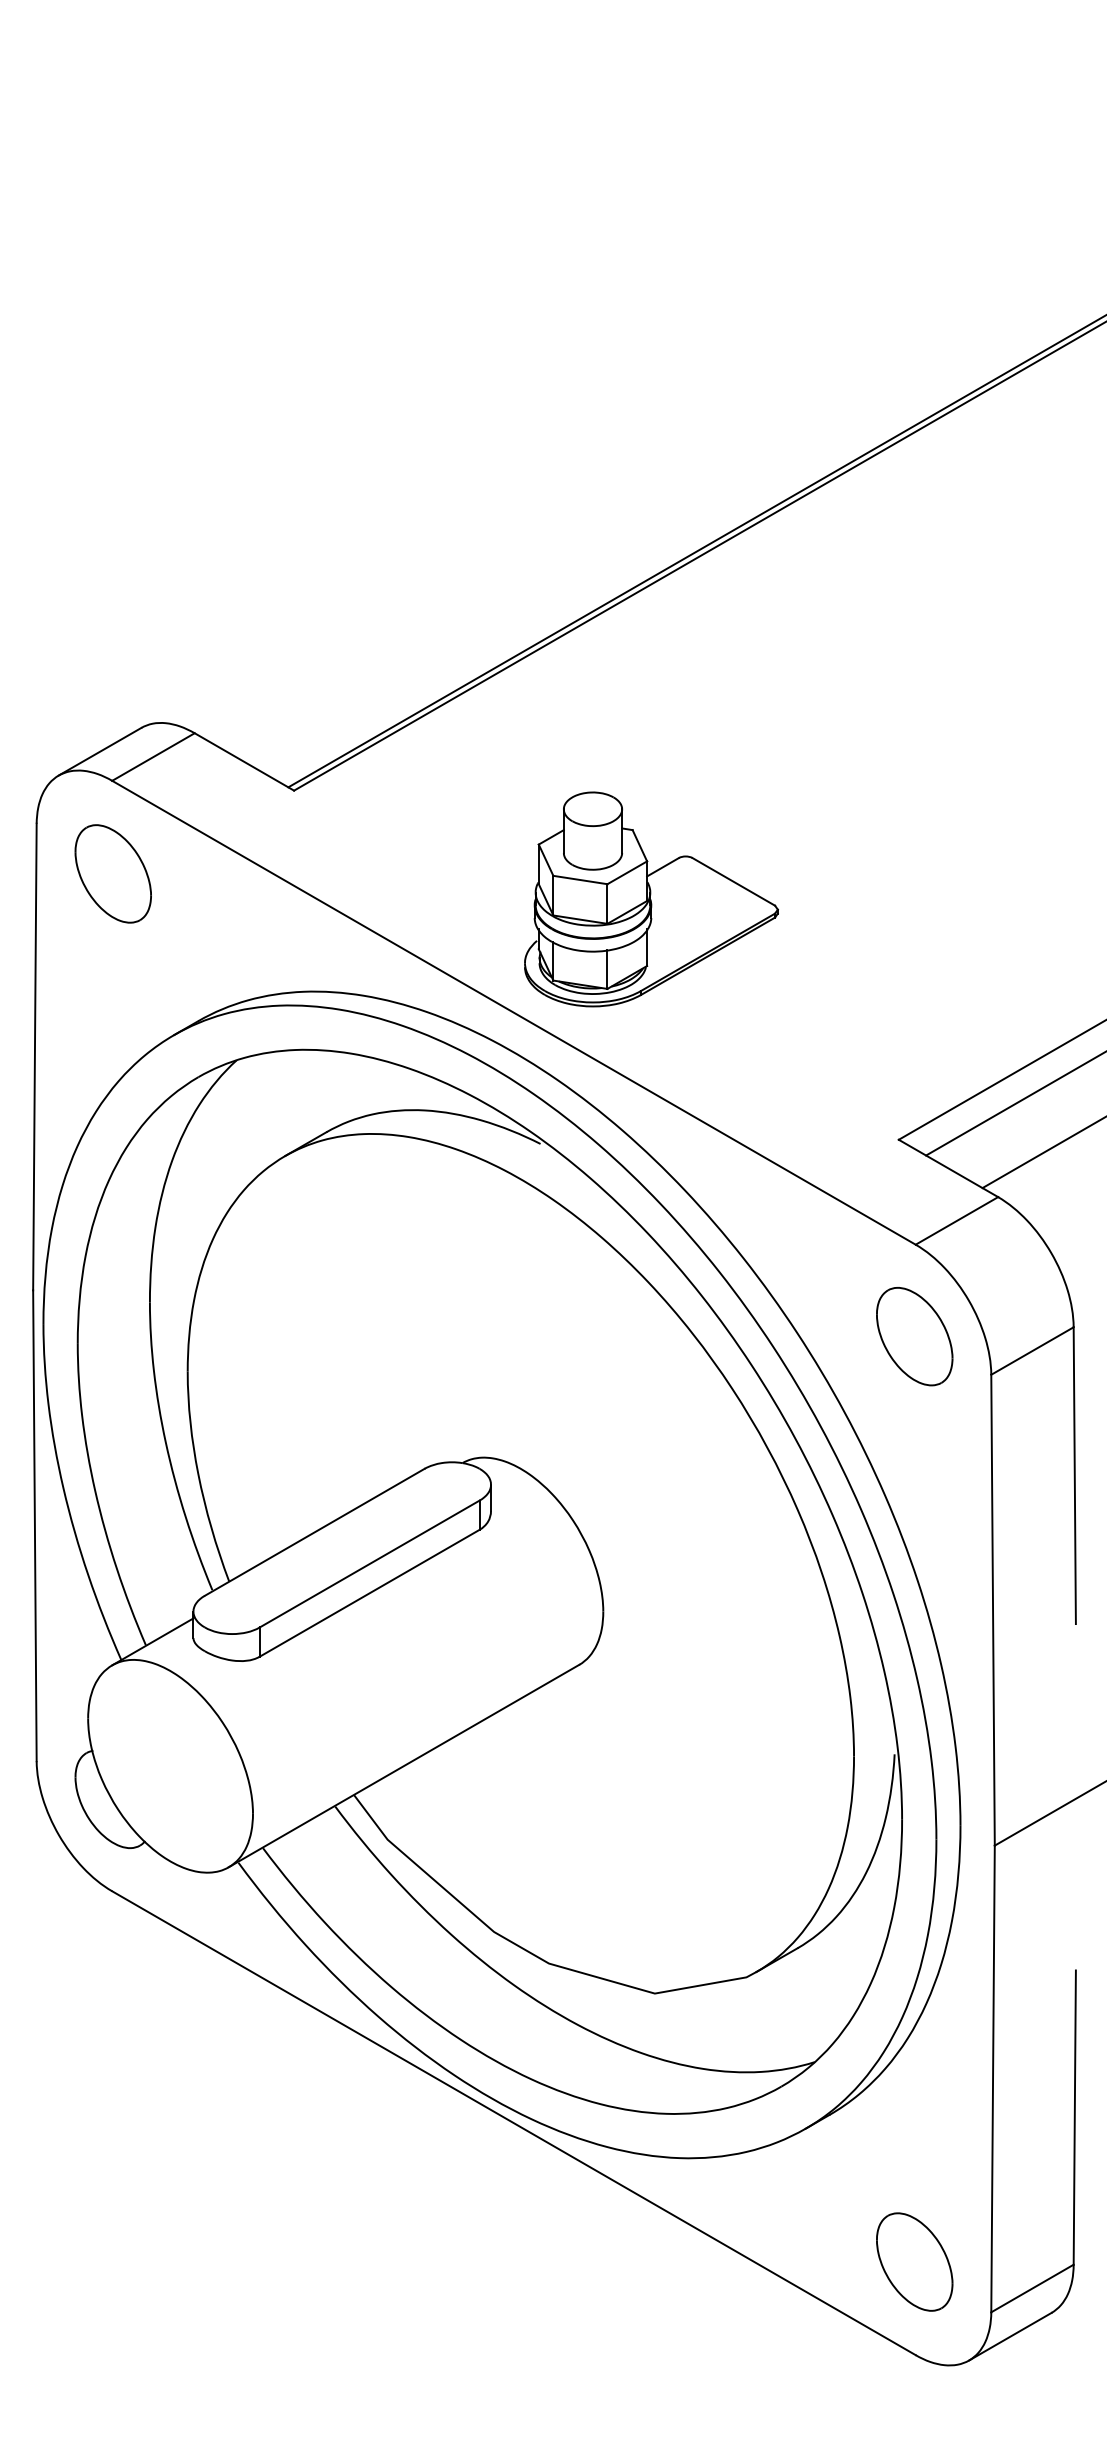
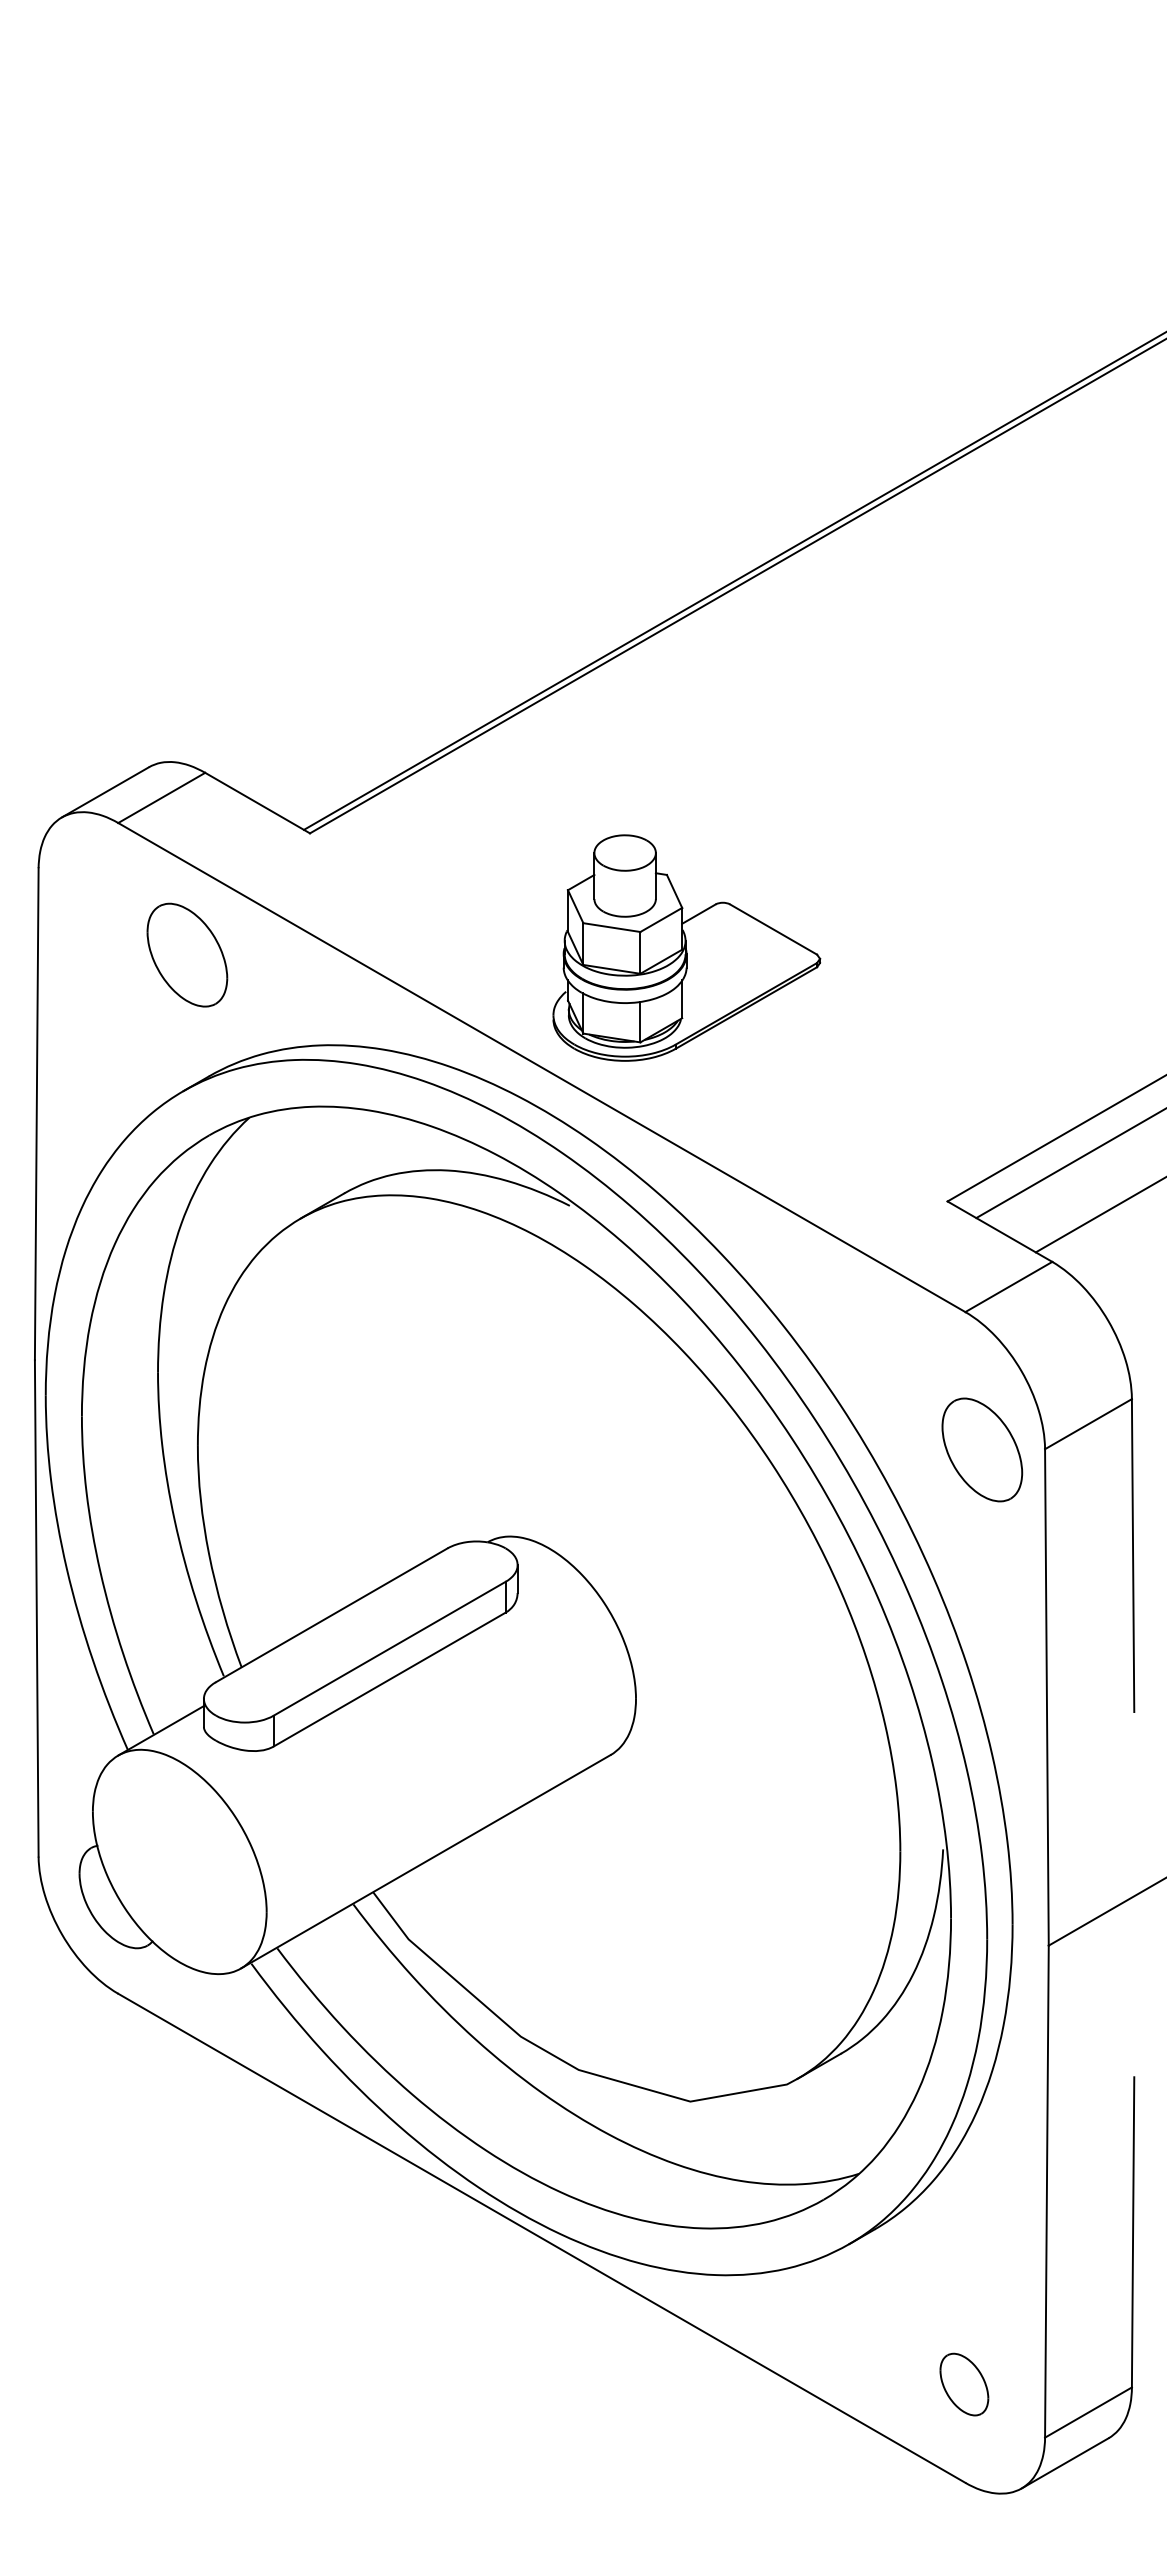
part: (113, 873) -> (187, 954), moved
part: (914, 1336) -> (982, 1449), moved
part: (914, 2261) -> (964, 2384), size x0.6

